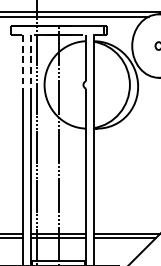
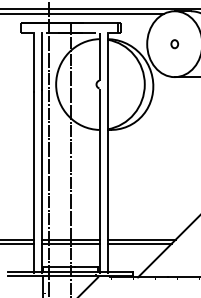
line: (30, 62) -> (41, 61), dashed -> solid
line: (22, 63) -> (33, 62), dashed -> solid

